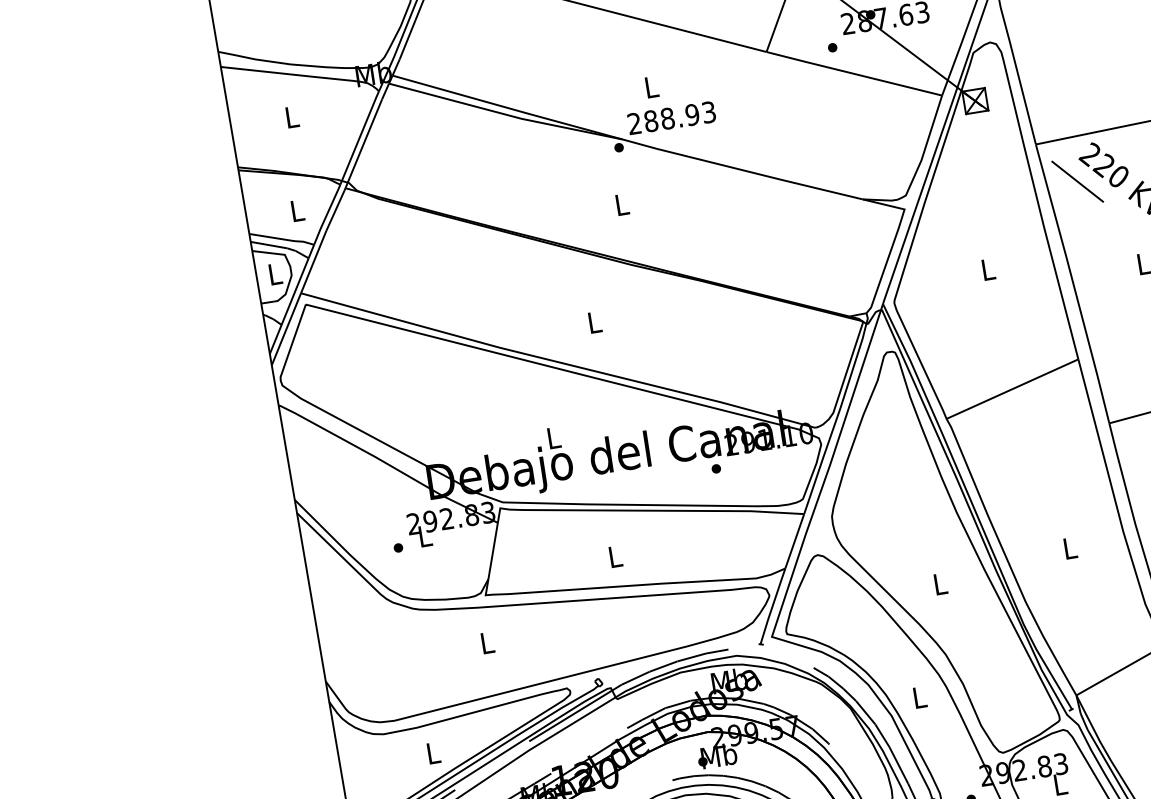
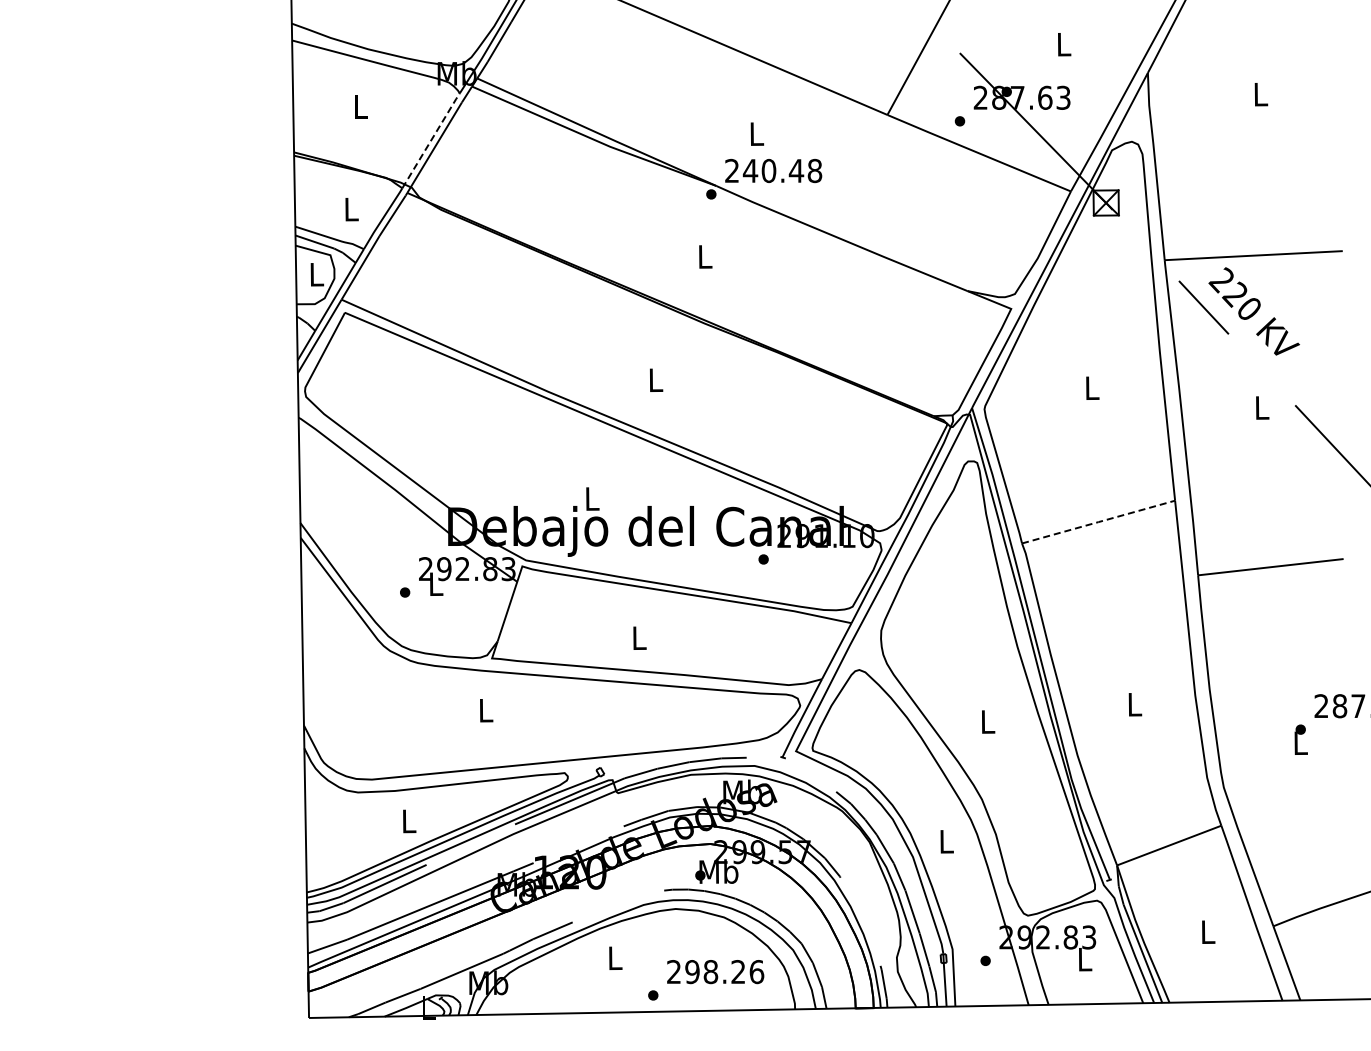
text: (679, 116) -> (782, 170), 288.93 -> 240.48
line: (359, 136) -> (431, 139), solid -> dashed
line: (1012, 389) -> (1098, 522), solid -> dashed

